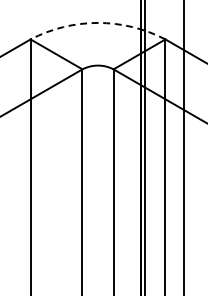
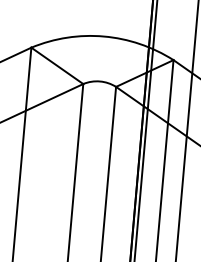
arc: (98, 22) -> (104, 36), dashed -> solid

